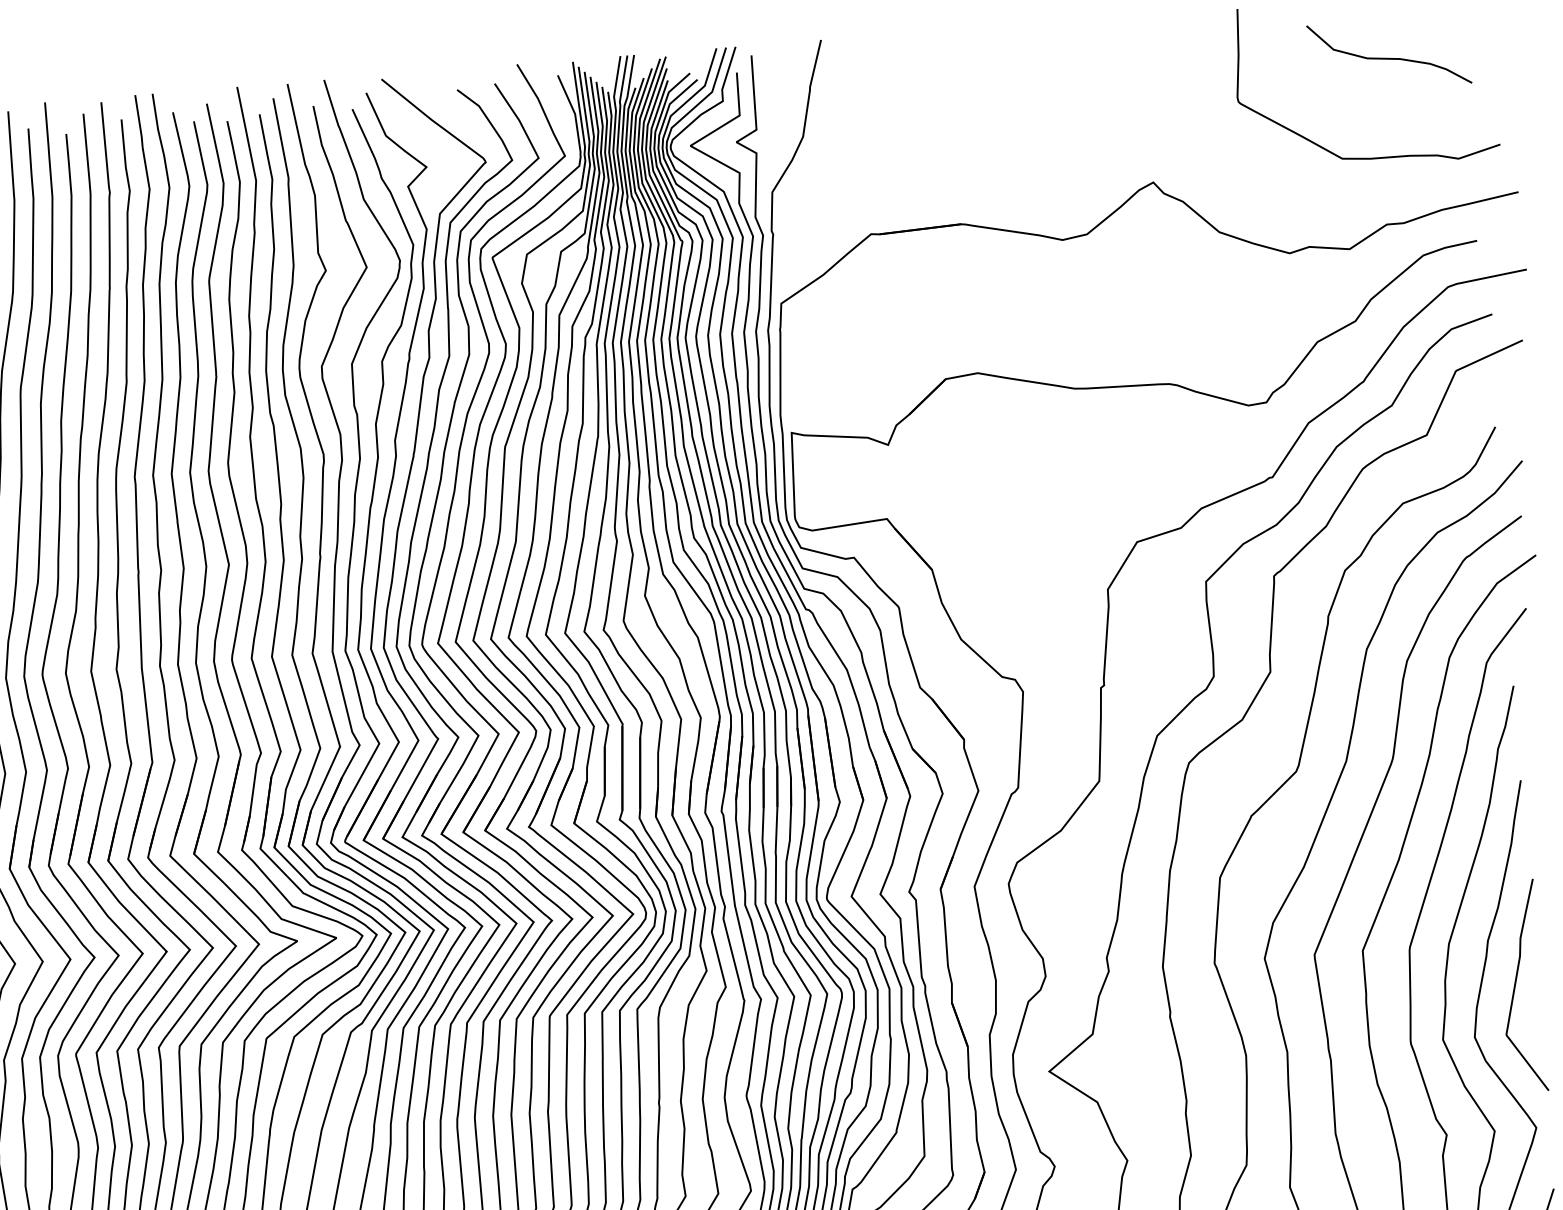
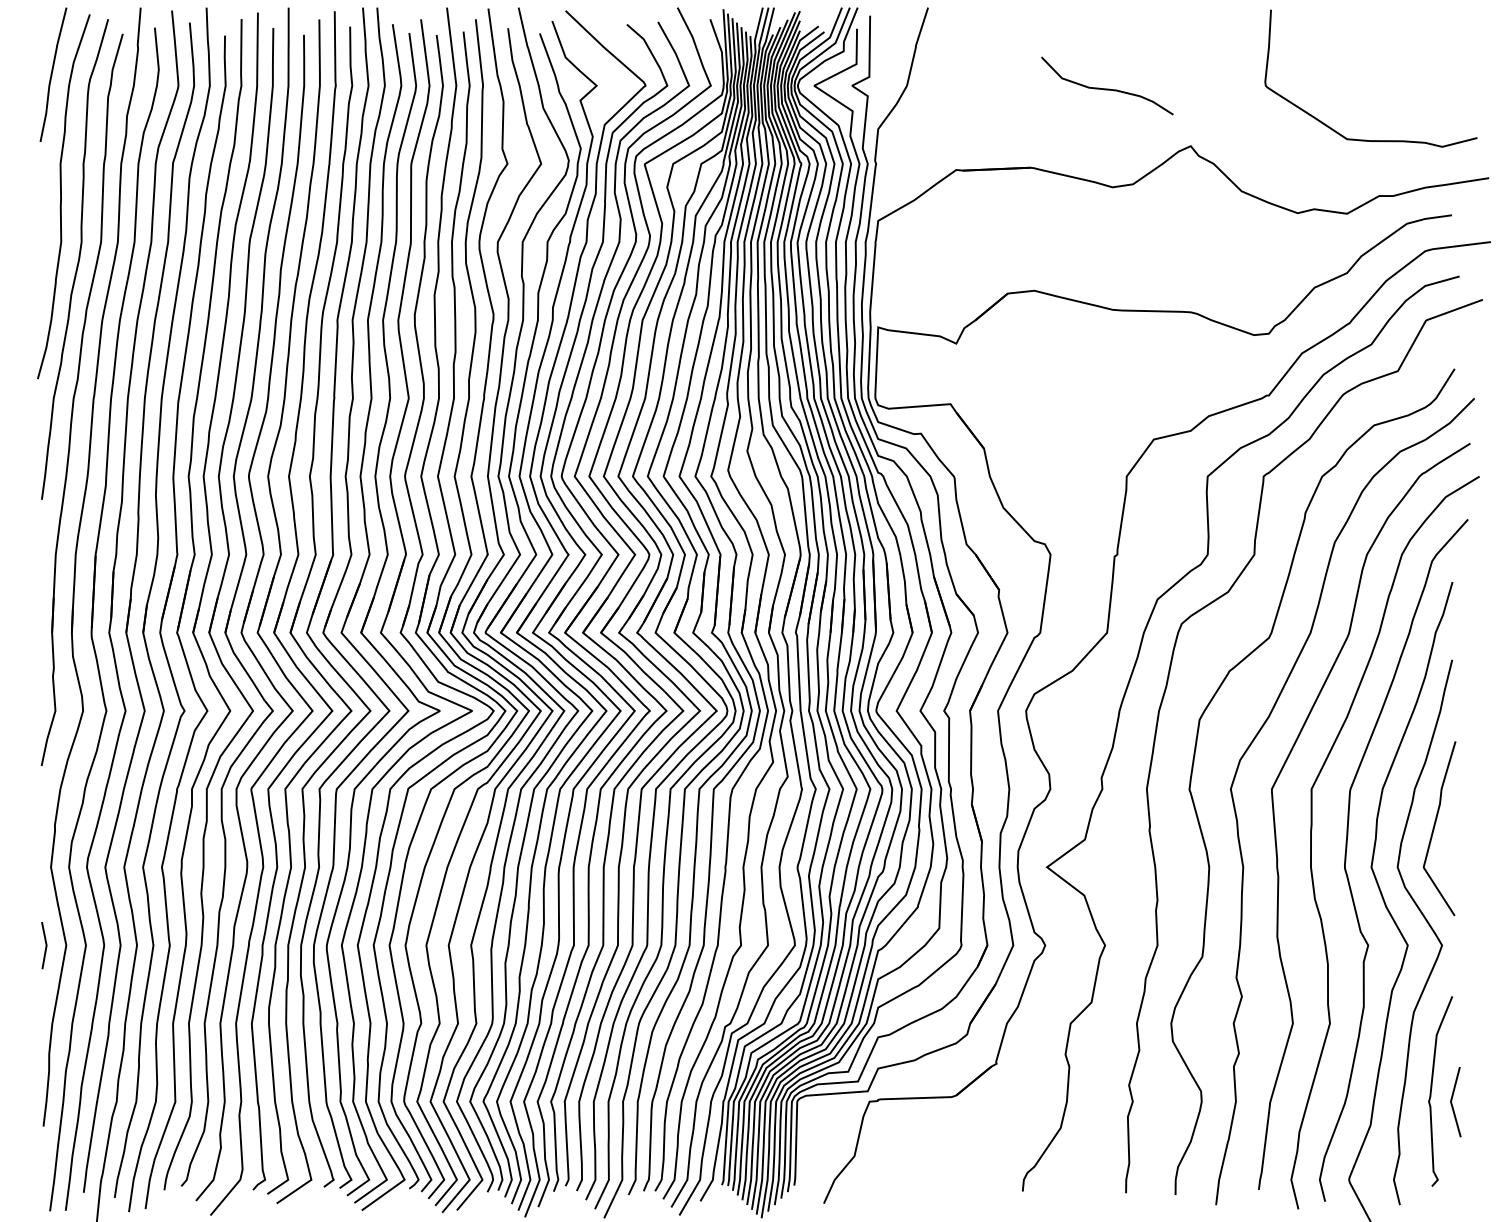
curve: (1389, 57) -> (1107, 88), moved

